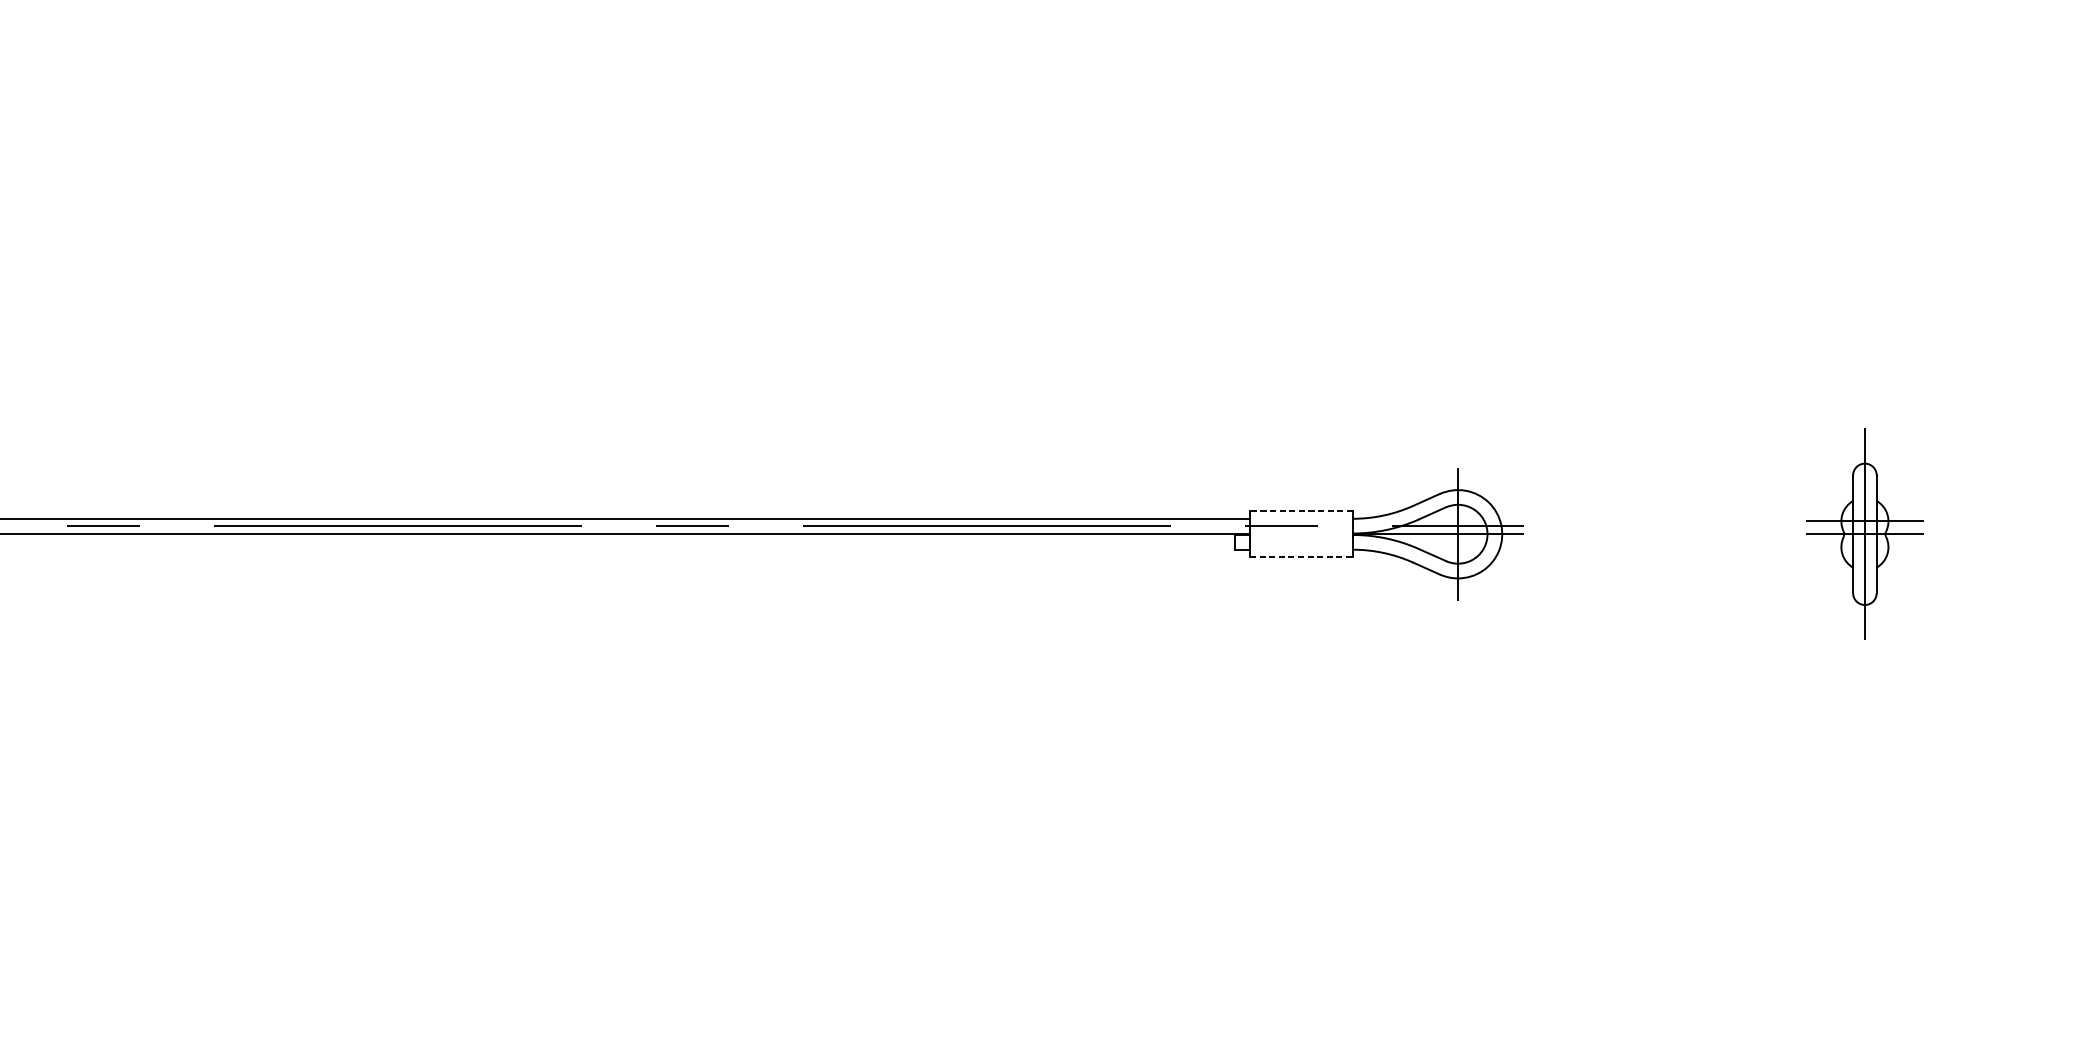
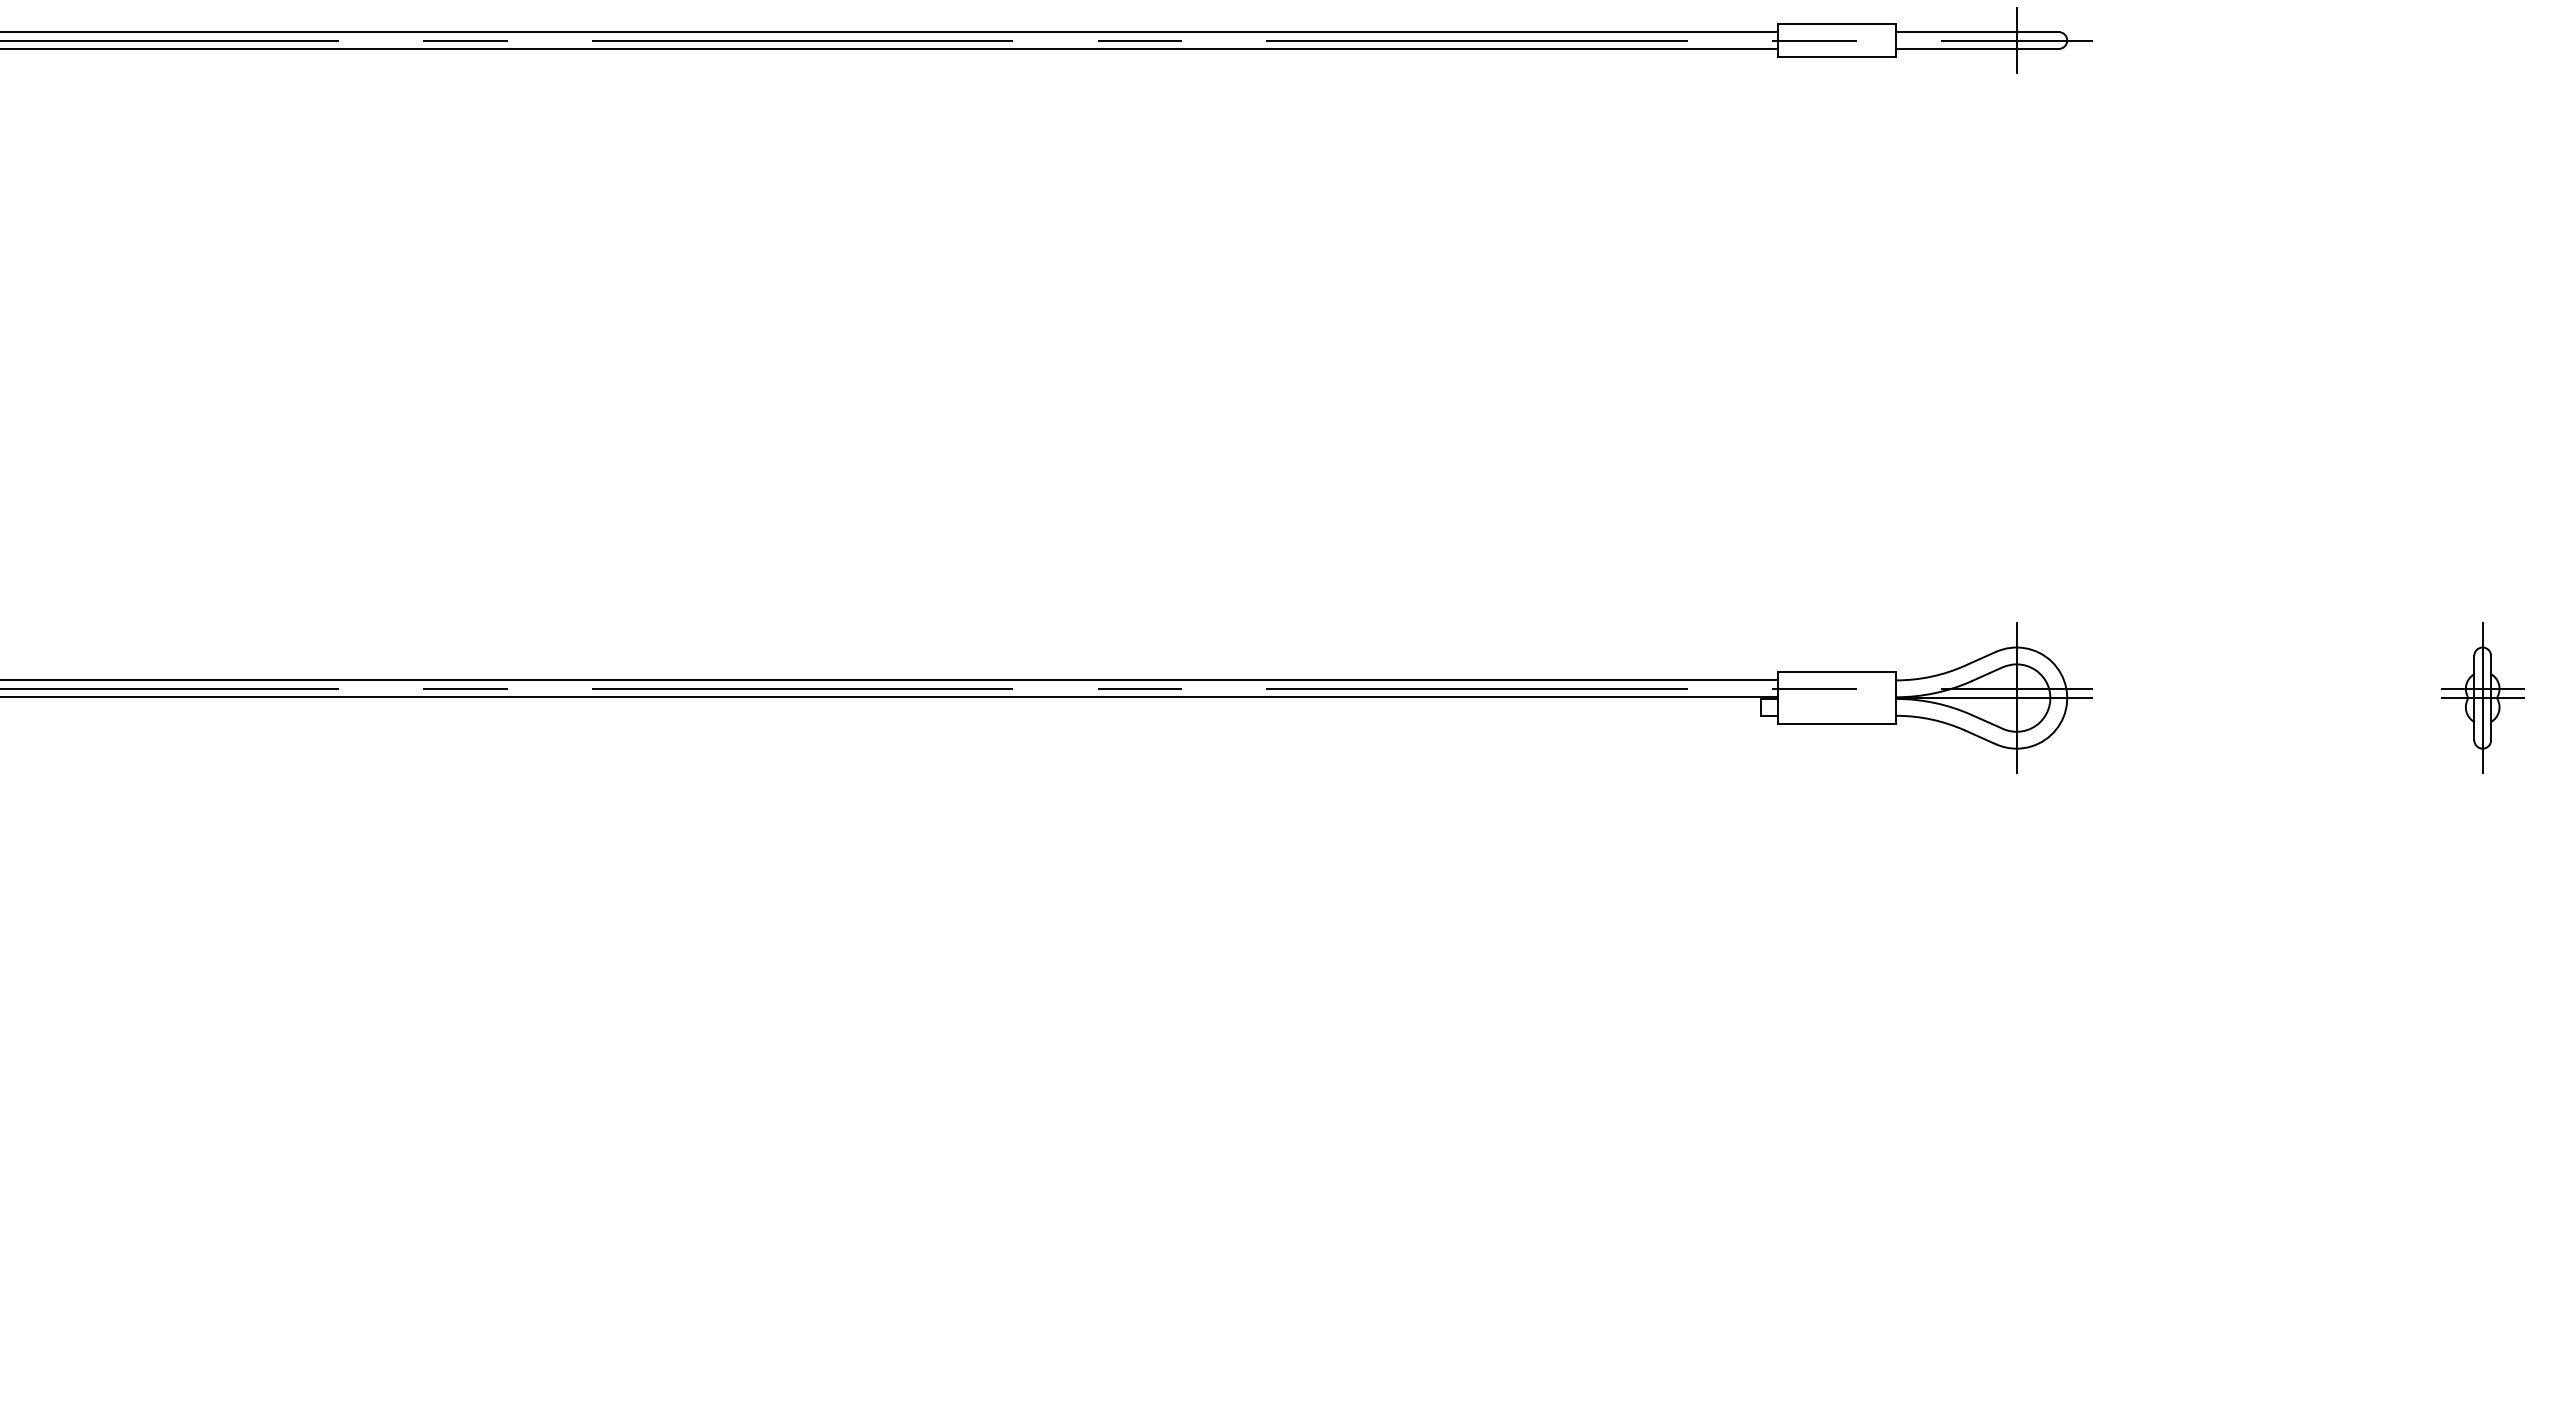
line: (1300, 511) -> (1836, 671), dashed -> solid
part: (1864, 533) -> (2482, 697), size x0.62
line: (1301, 557) -> (1837, 724), dashed -> solid

